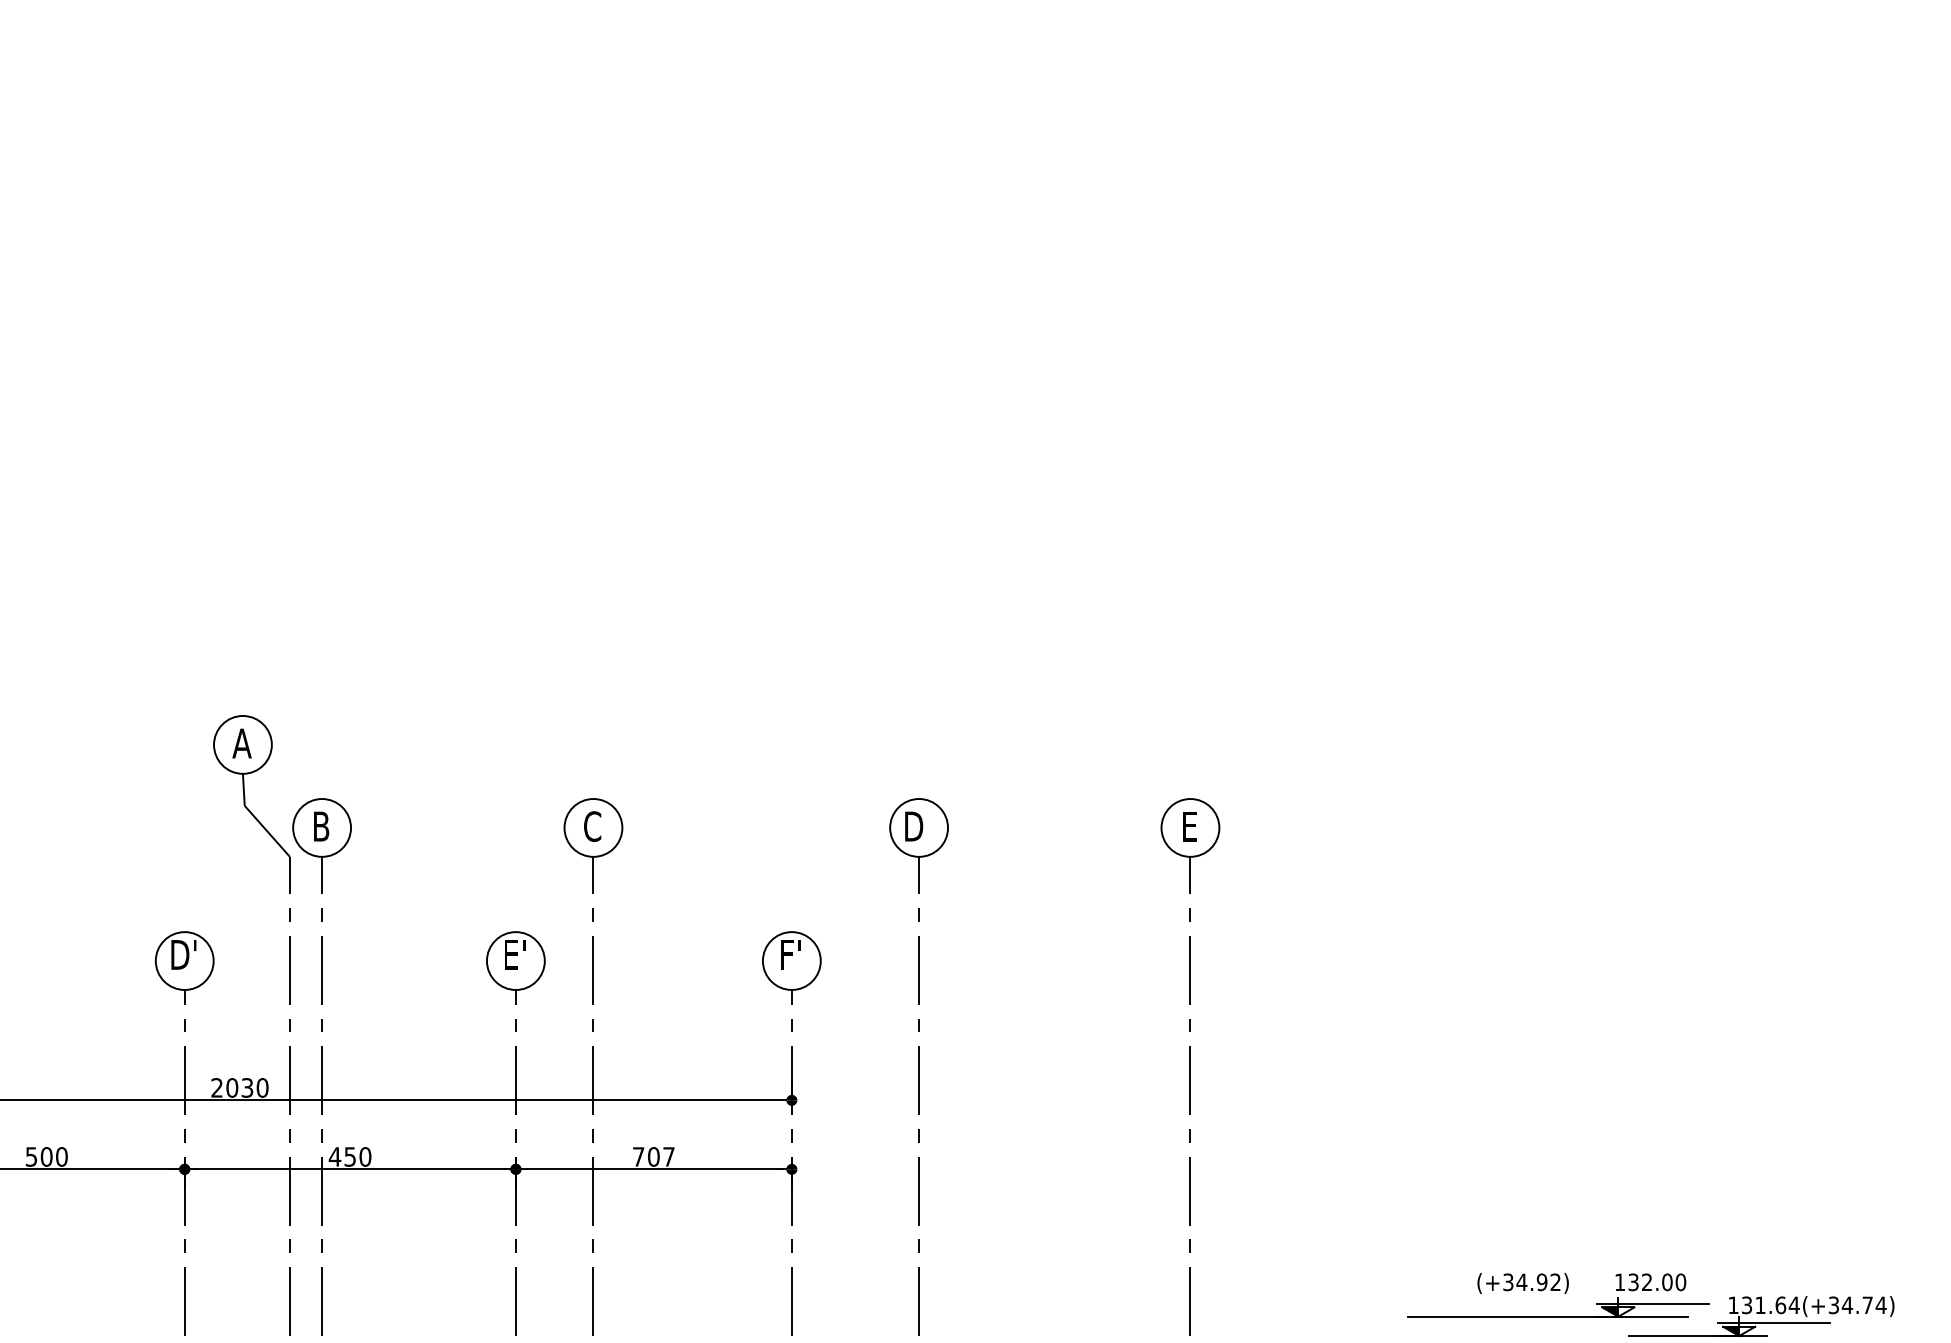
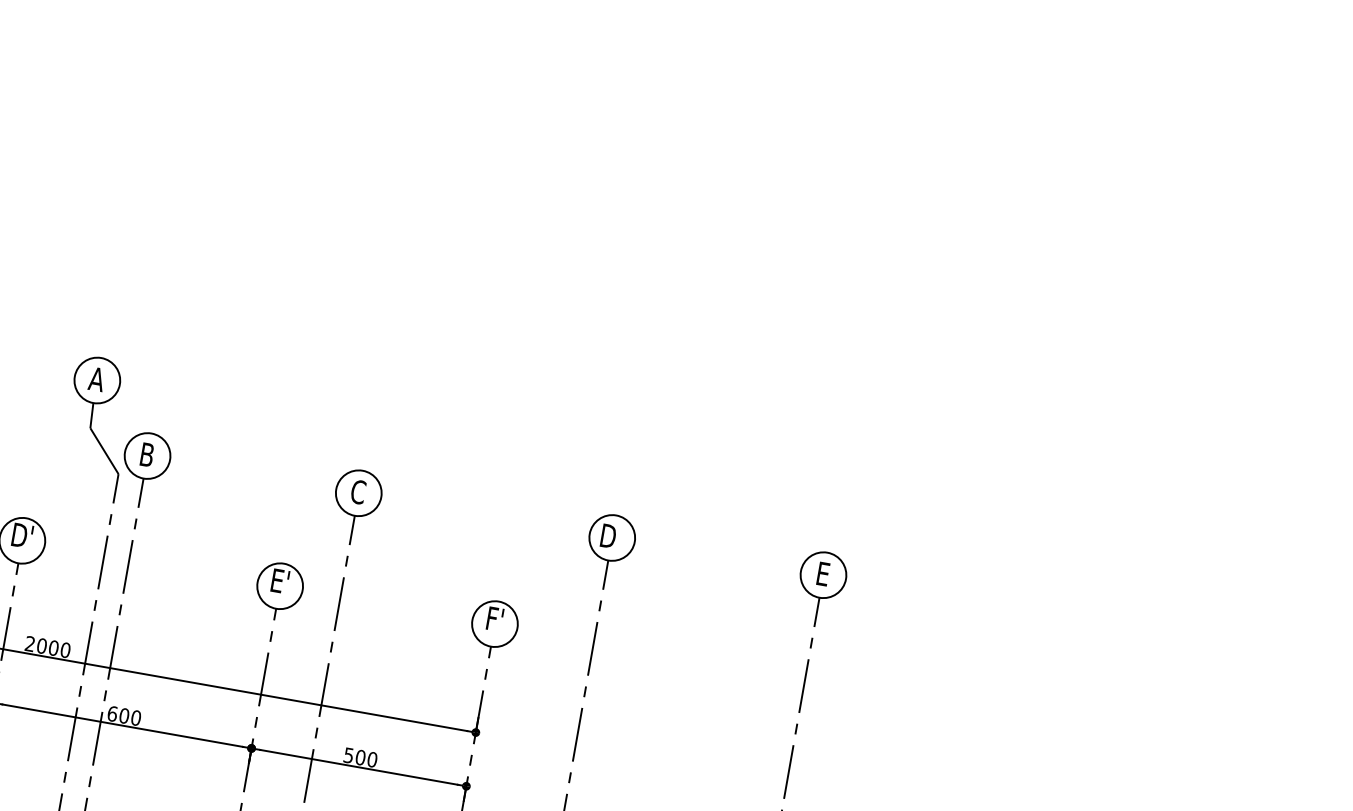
text: (247, 1087) -> (53, 647), 2030 -> 2000
text: (342, 1156) -> (118, 714), 450 -> 600
text: (653, 1156) -> (360, 757), 707 -> 500

